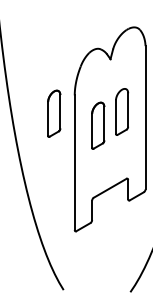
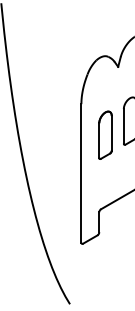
part: (54, 113) -> (60, 122), removed

